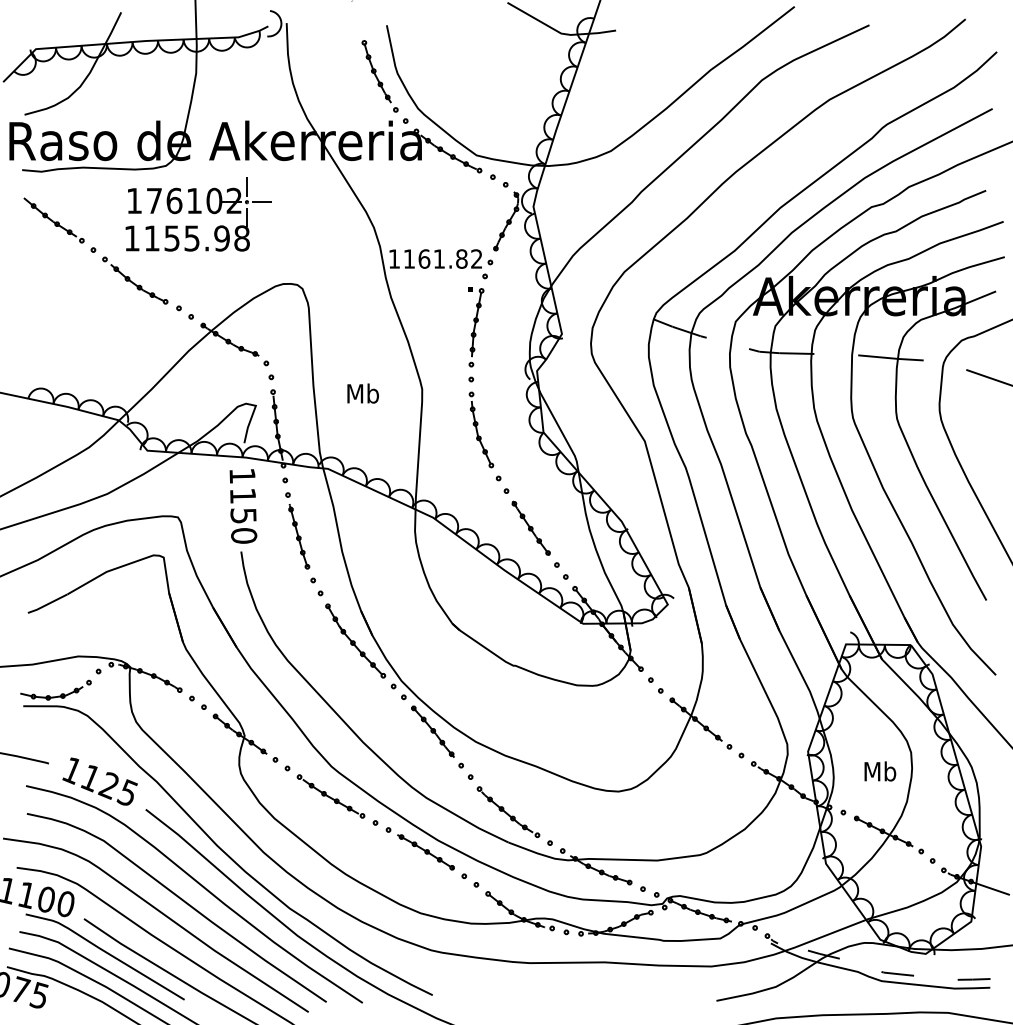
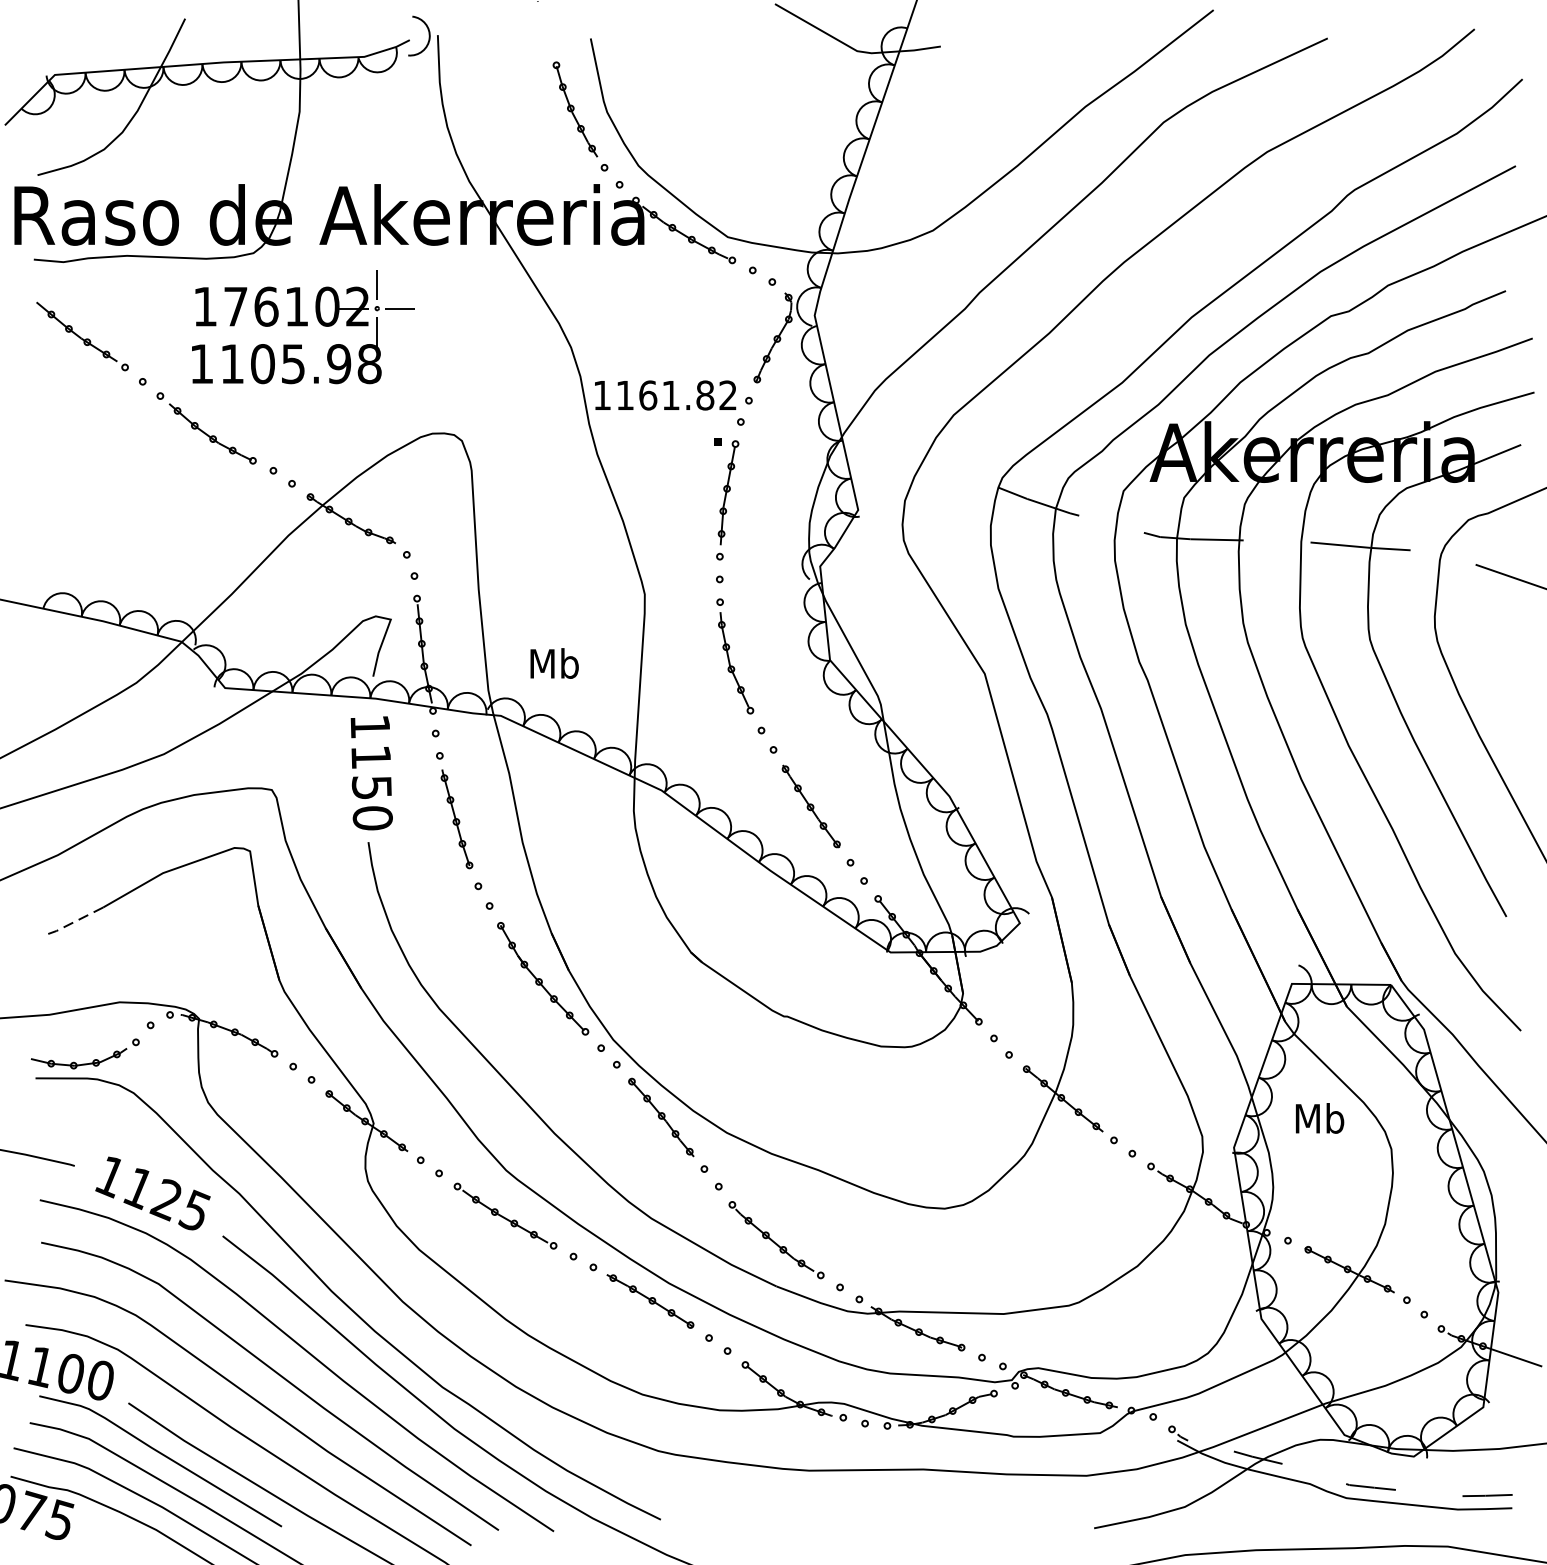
text: (172, 238) -> (263, 364), 1155.98 -> 1105.98
text: (362, 393) -> (553, 663), moved
line: (47, 604) -> (72, 922), solid -> dashed
text: (880, 771) -> (1320, 1118), moved

